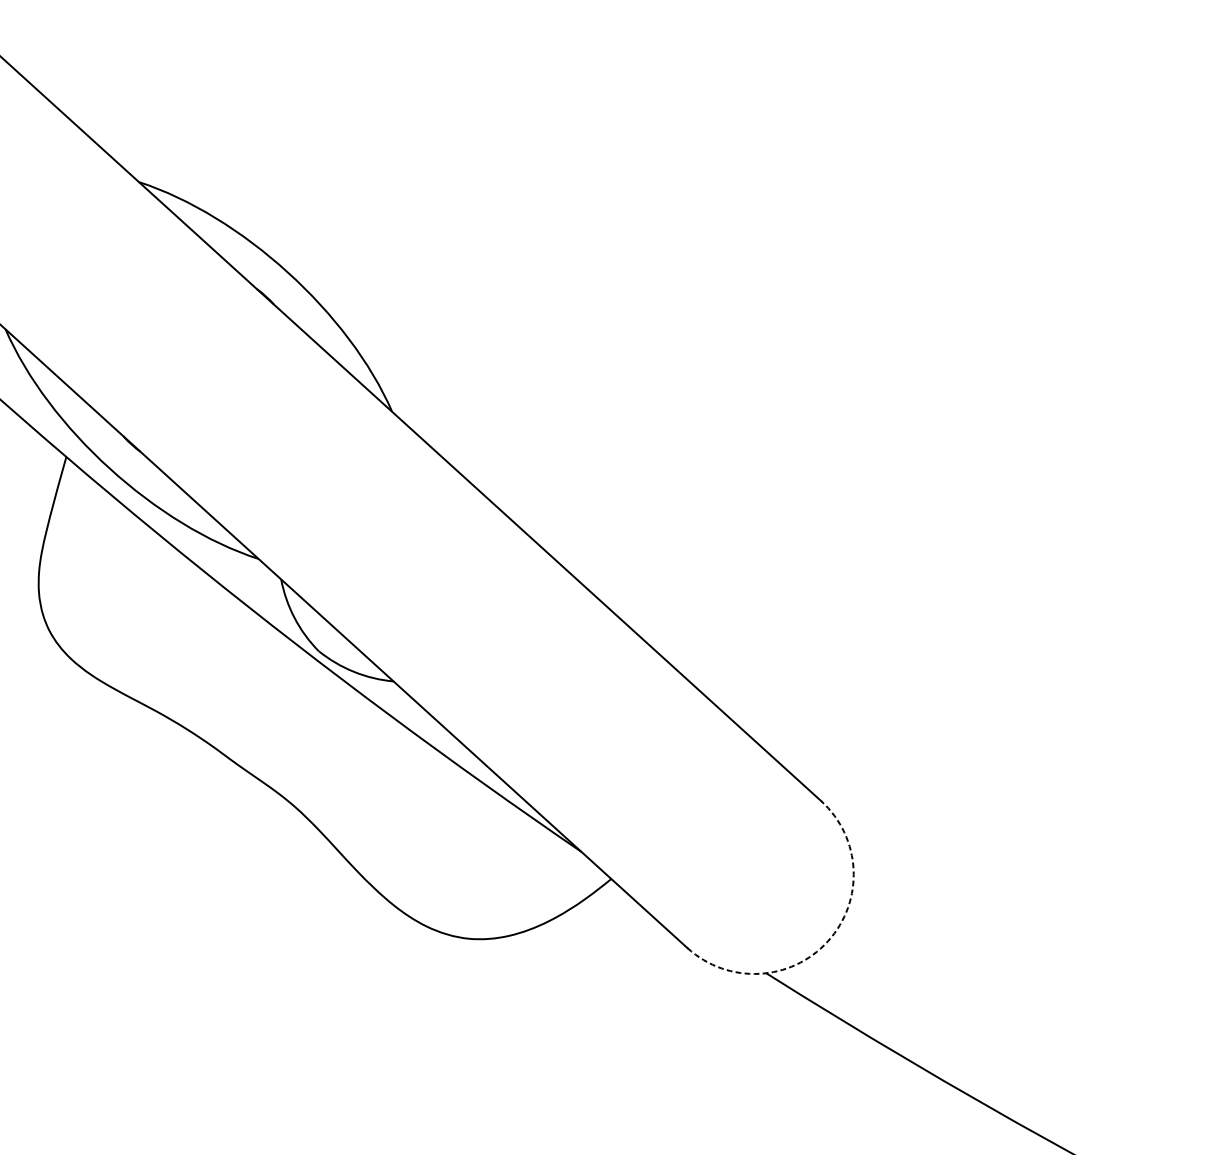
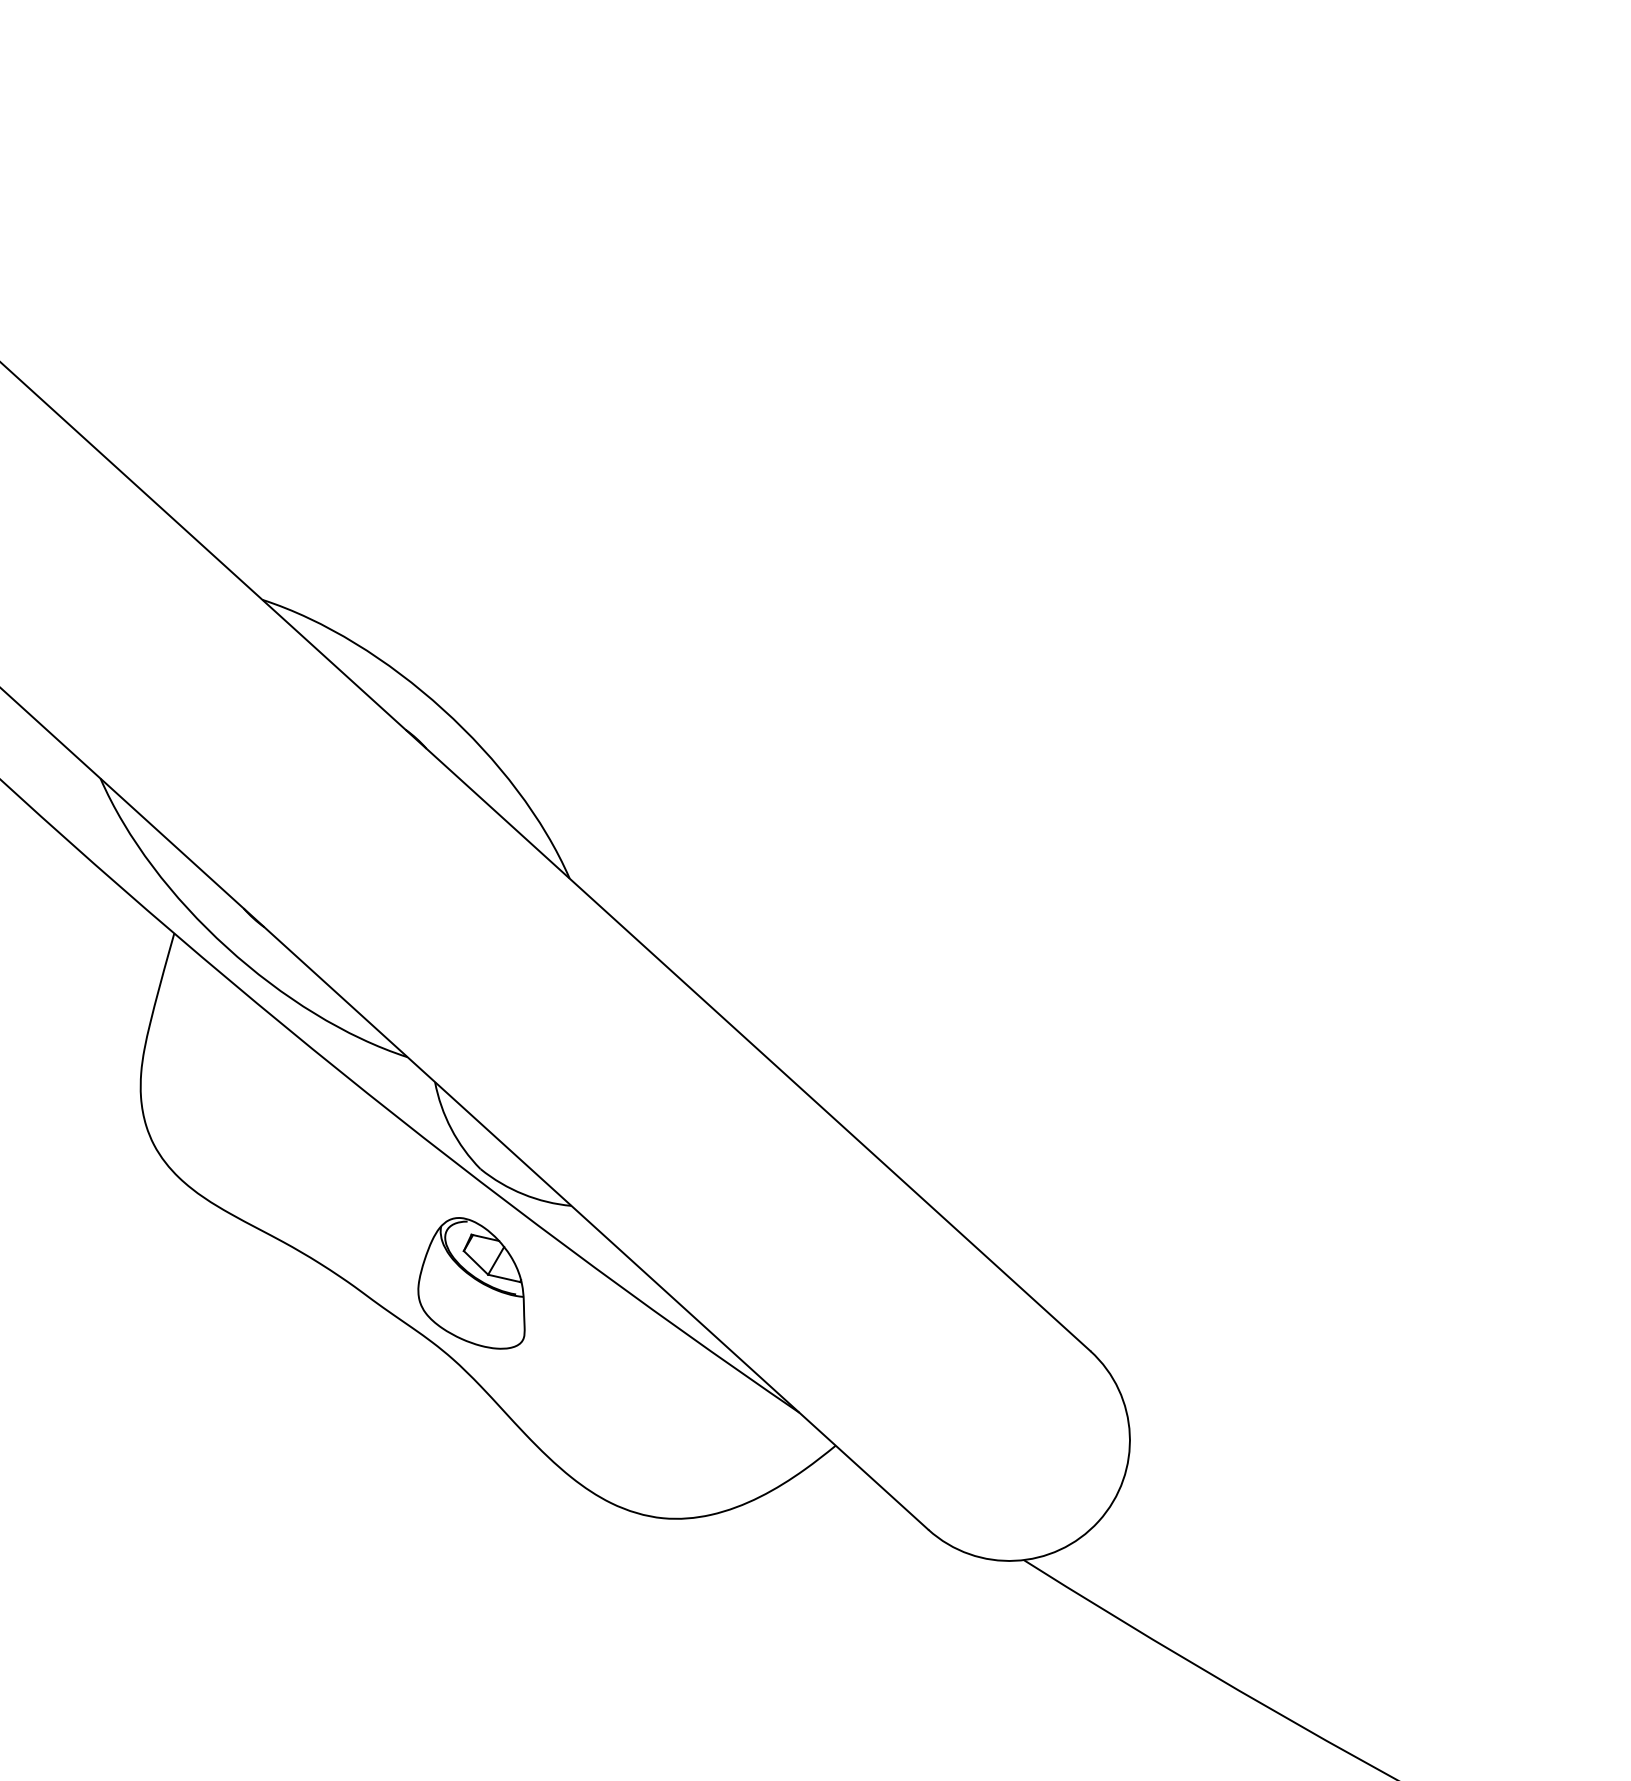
part: (311, 745) -> (471, 1283), added
arc: (827, 941) -> (1098, 1521), dashed -> solid

